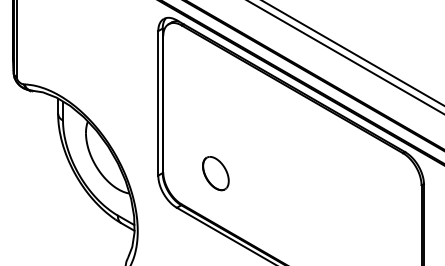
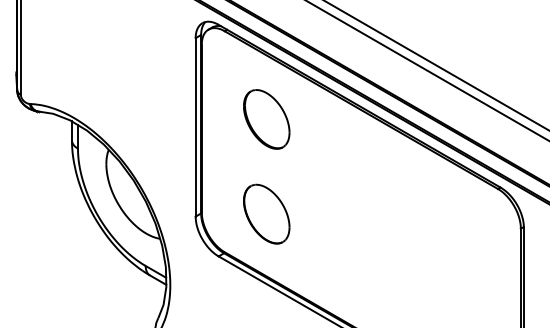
part: (215, 96) -> (266, 119), added
part: (215, 173) -> (266, 213), size x1.43

